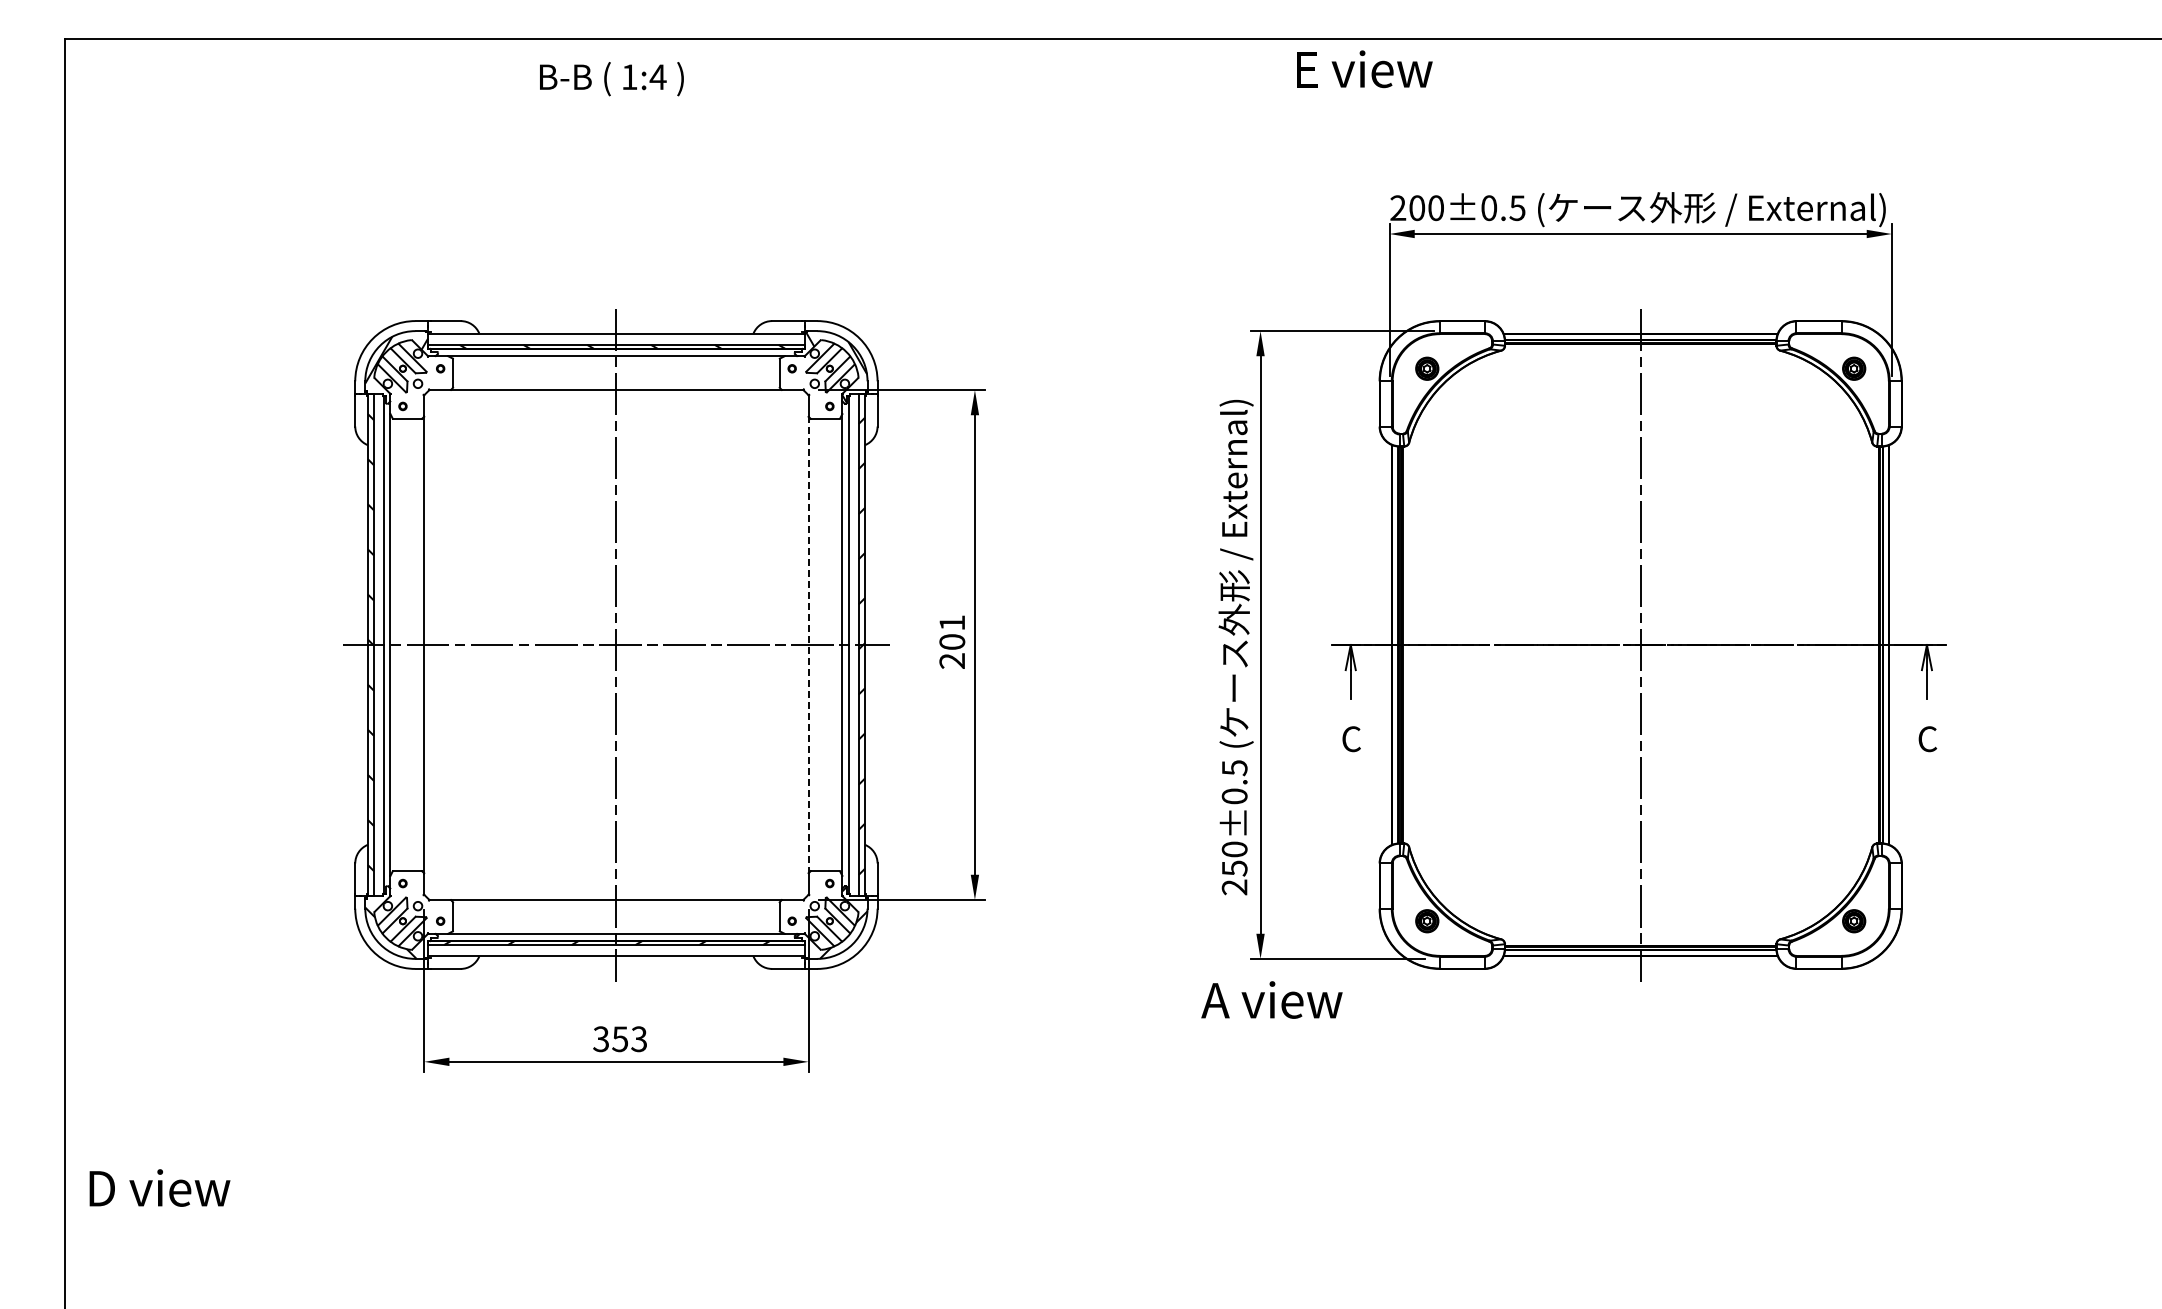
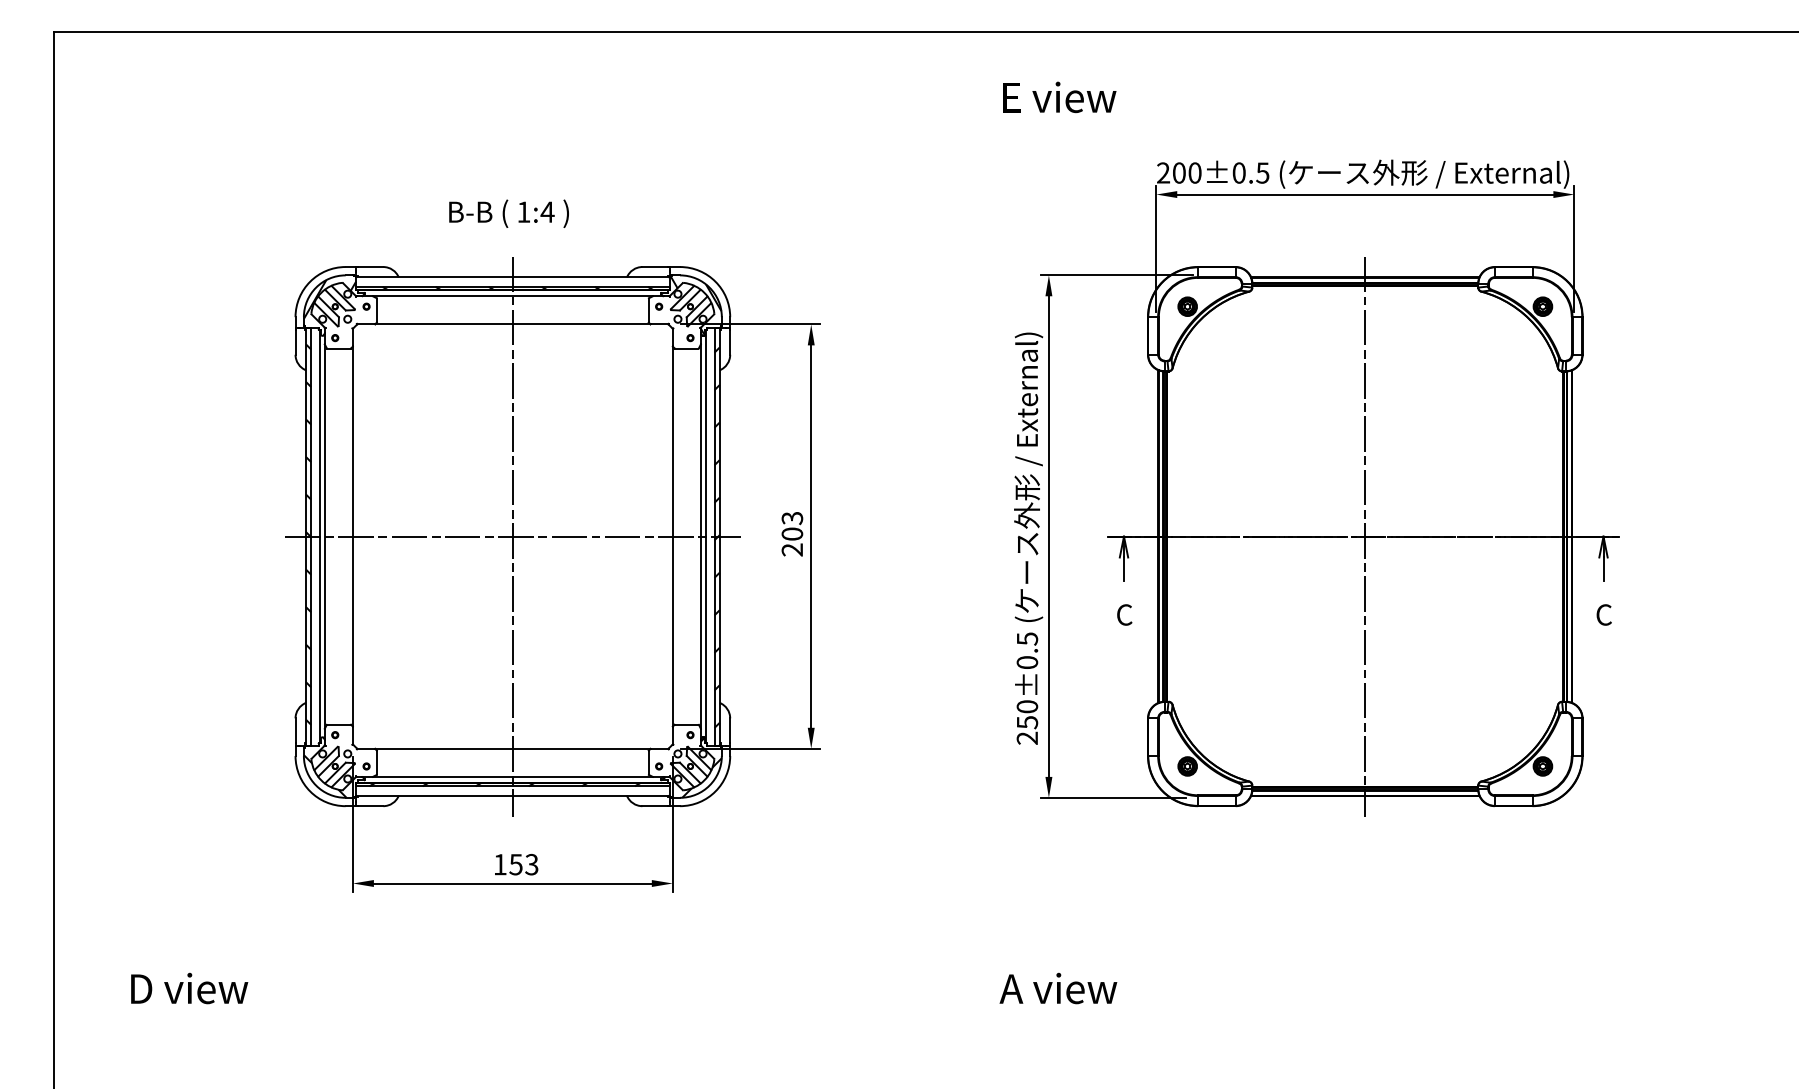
text: (1364, 69) -> (1059, 97), moved
text: (611, 79) -> (508, 214), moved
text: (952, 623) -> (792, 518), 201 -> 203
line: (808, 645) -> (672, 537), dashed -> solid
text: (1271, 999) -> (1058, 988), moved
text: (600, 1039) -> (499, 864), 353 -> 153
text: (159, 1187) -> (189, 988), moved

